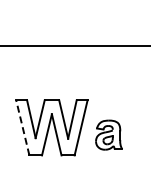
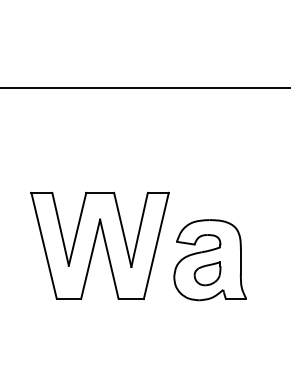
line: (22, 127) -> (43, 245), dashed -> solid
part: (108, 134) -> (208, 258), size x1.43

